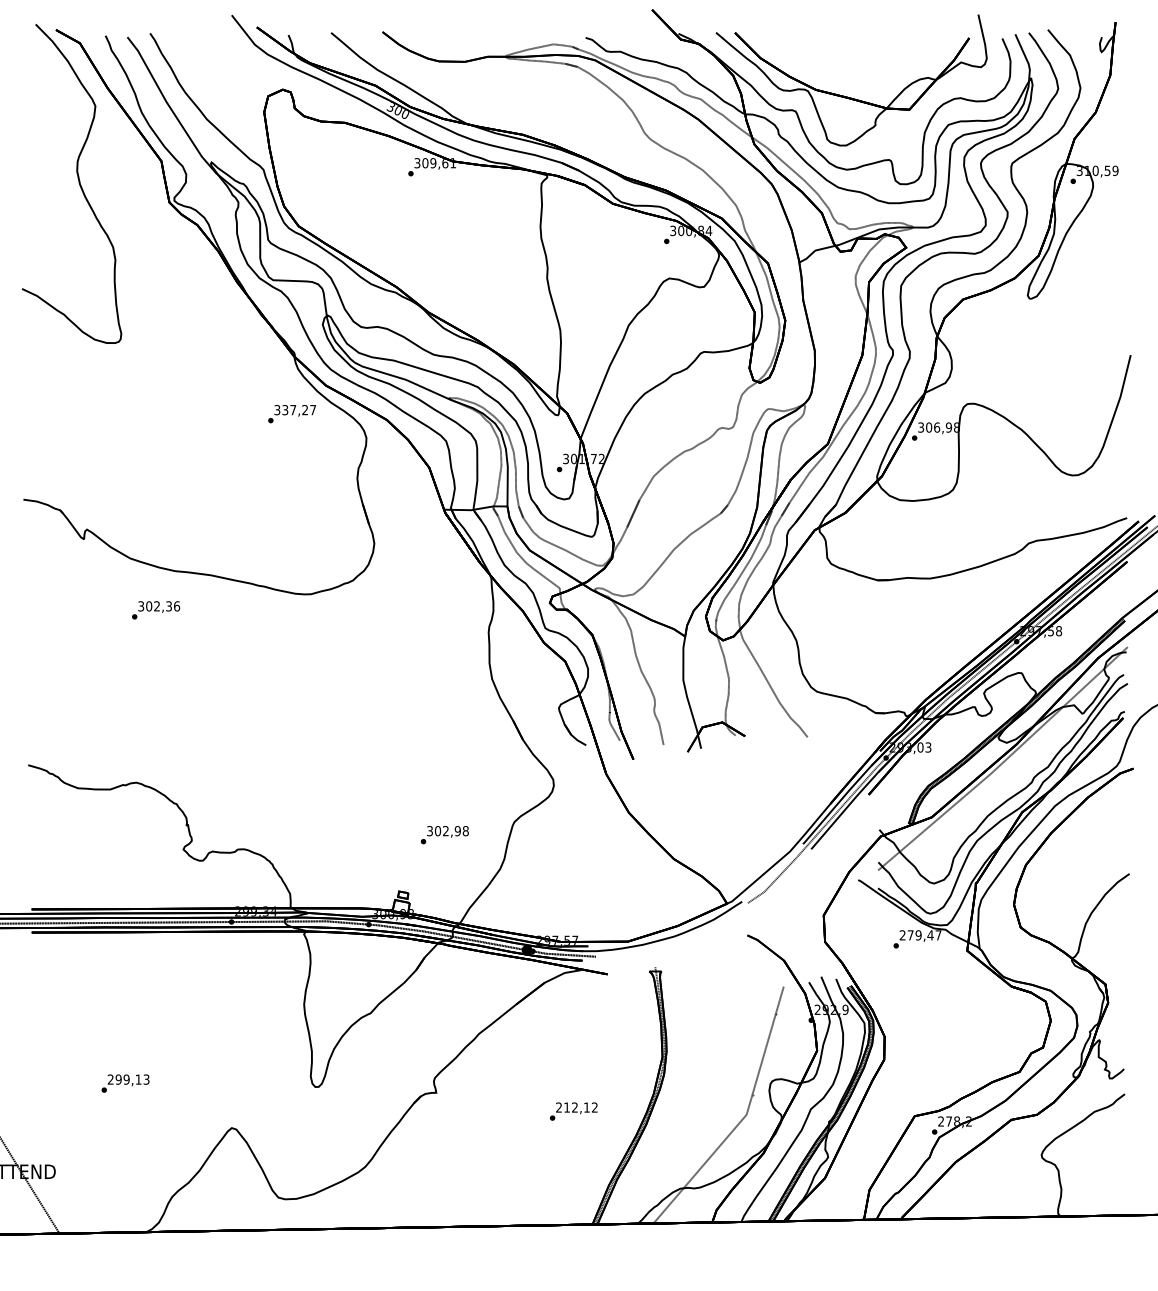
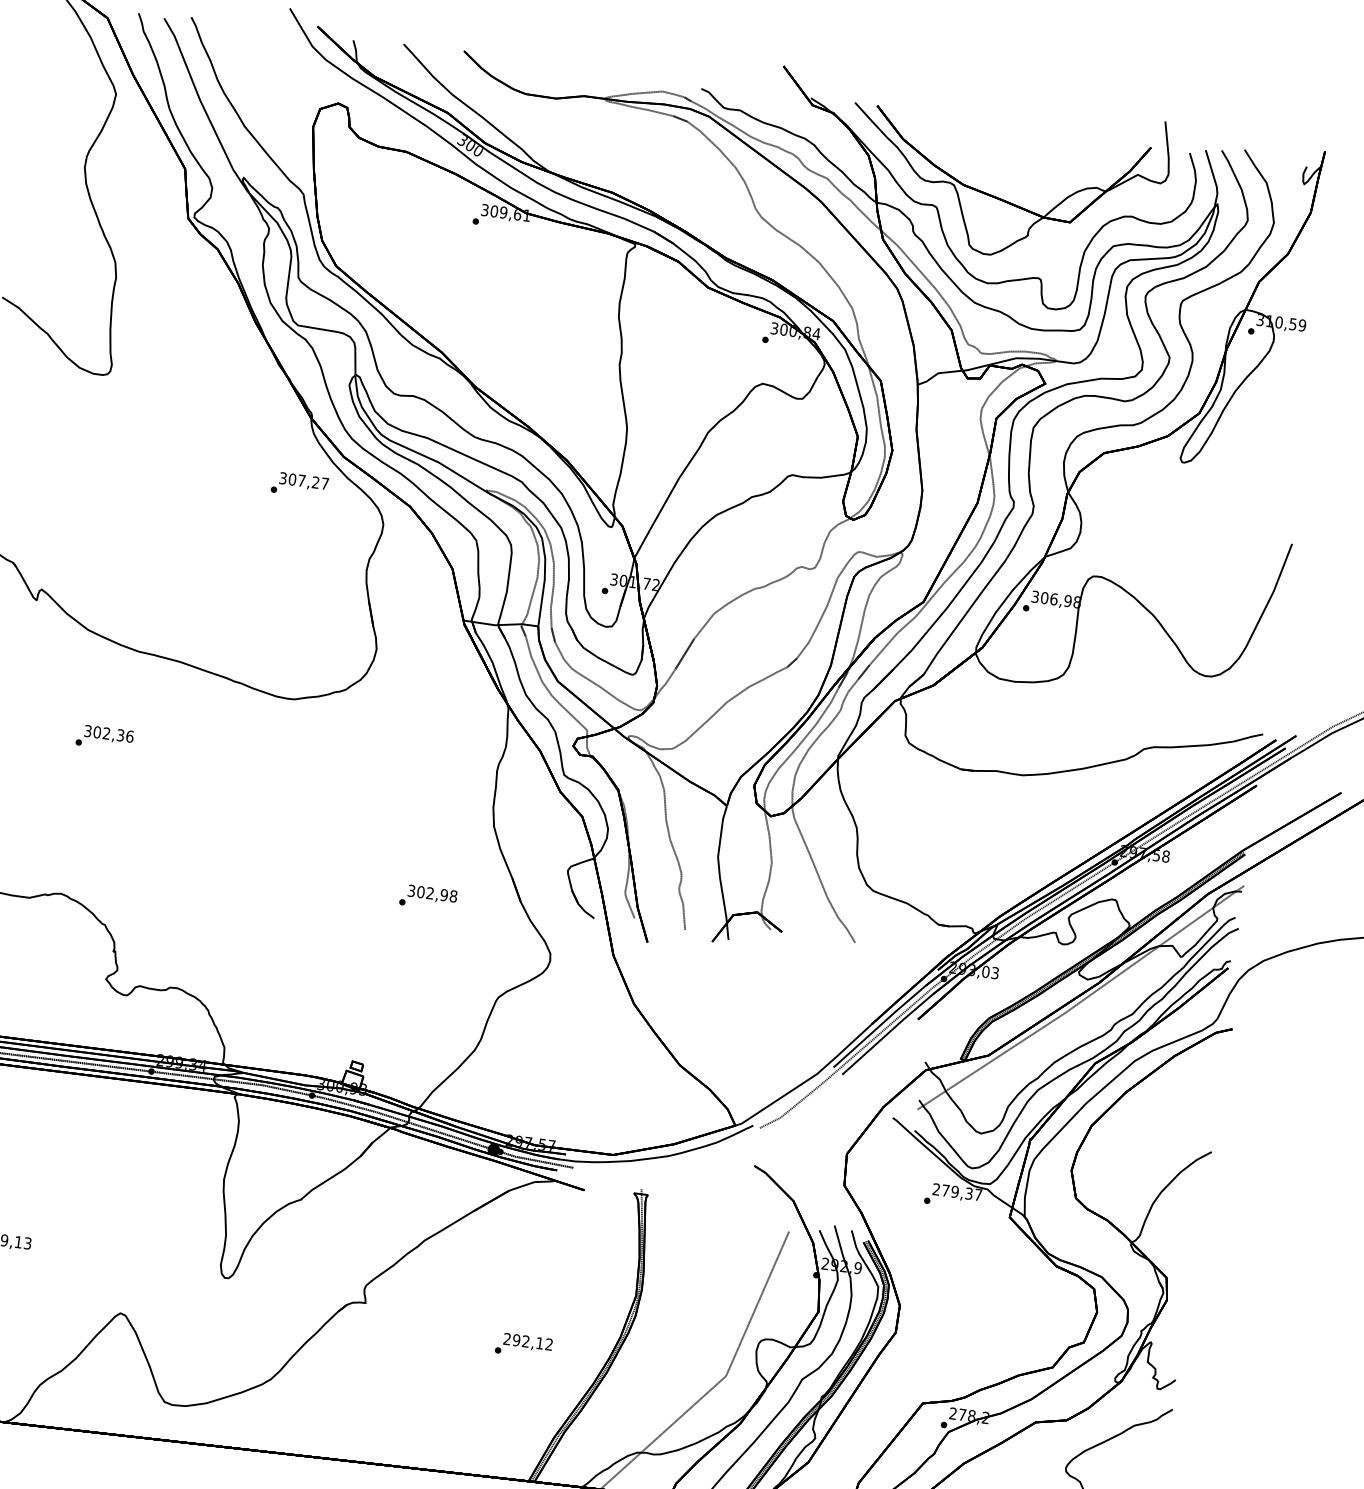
text: (285, 410) -> (292, 480), 337,27 -> 307,27
text: (156, 610) -> (105, 738), moved
text: (444, 835) -> (427, 898), moved
text: (930, 935) -> (969, 1193), 279,47 -> 279,37
text: (567, 1107) -> (517, 1340), 212,12 -> 292,12

